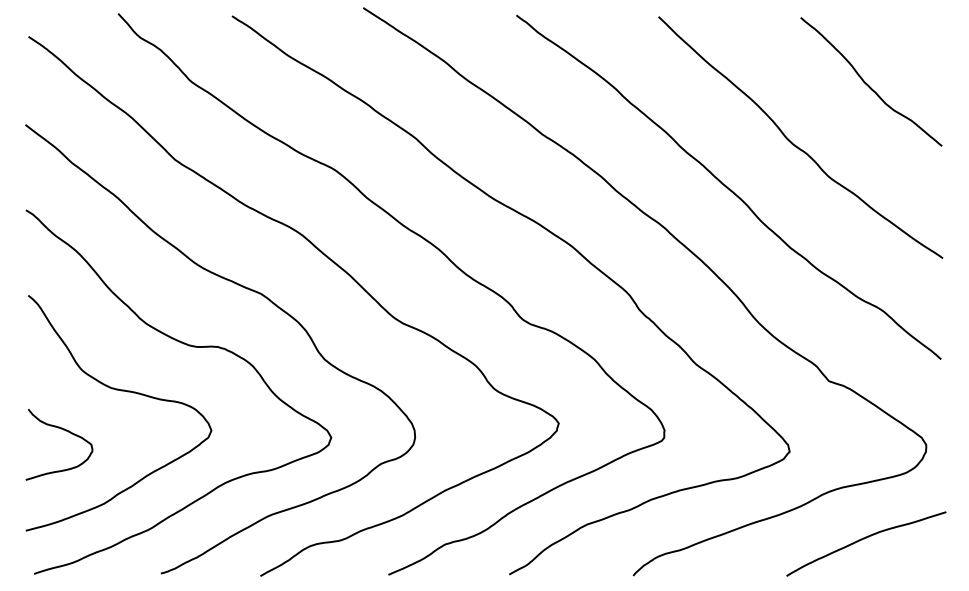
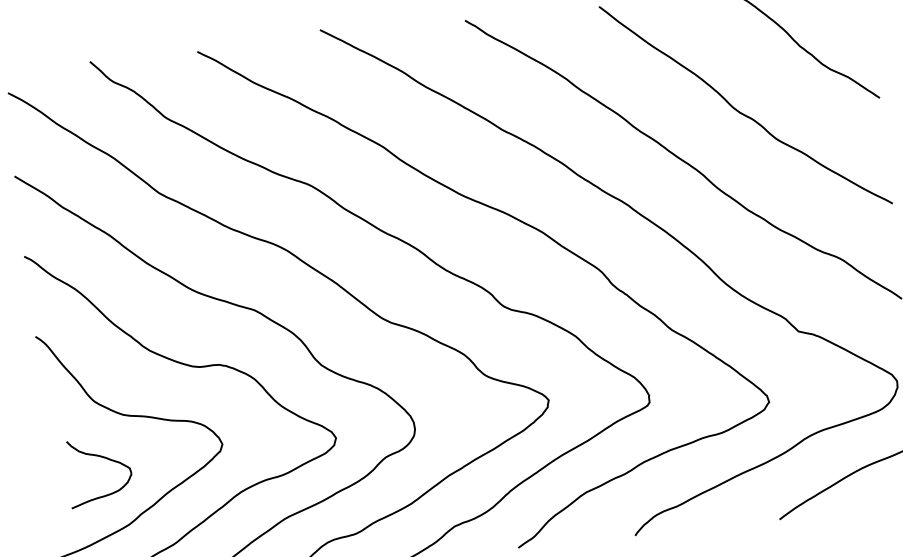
curve: (63, 430) -> (101, 457), moved

